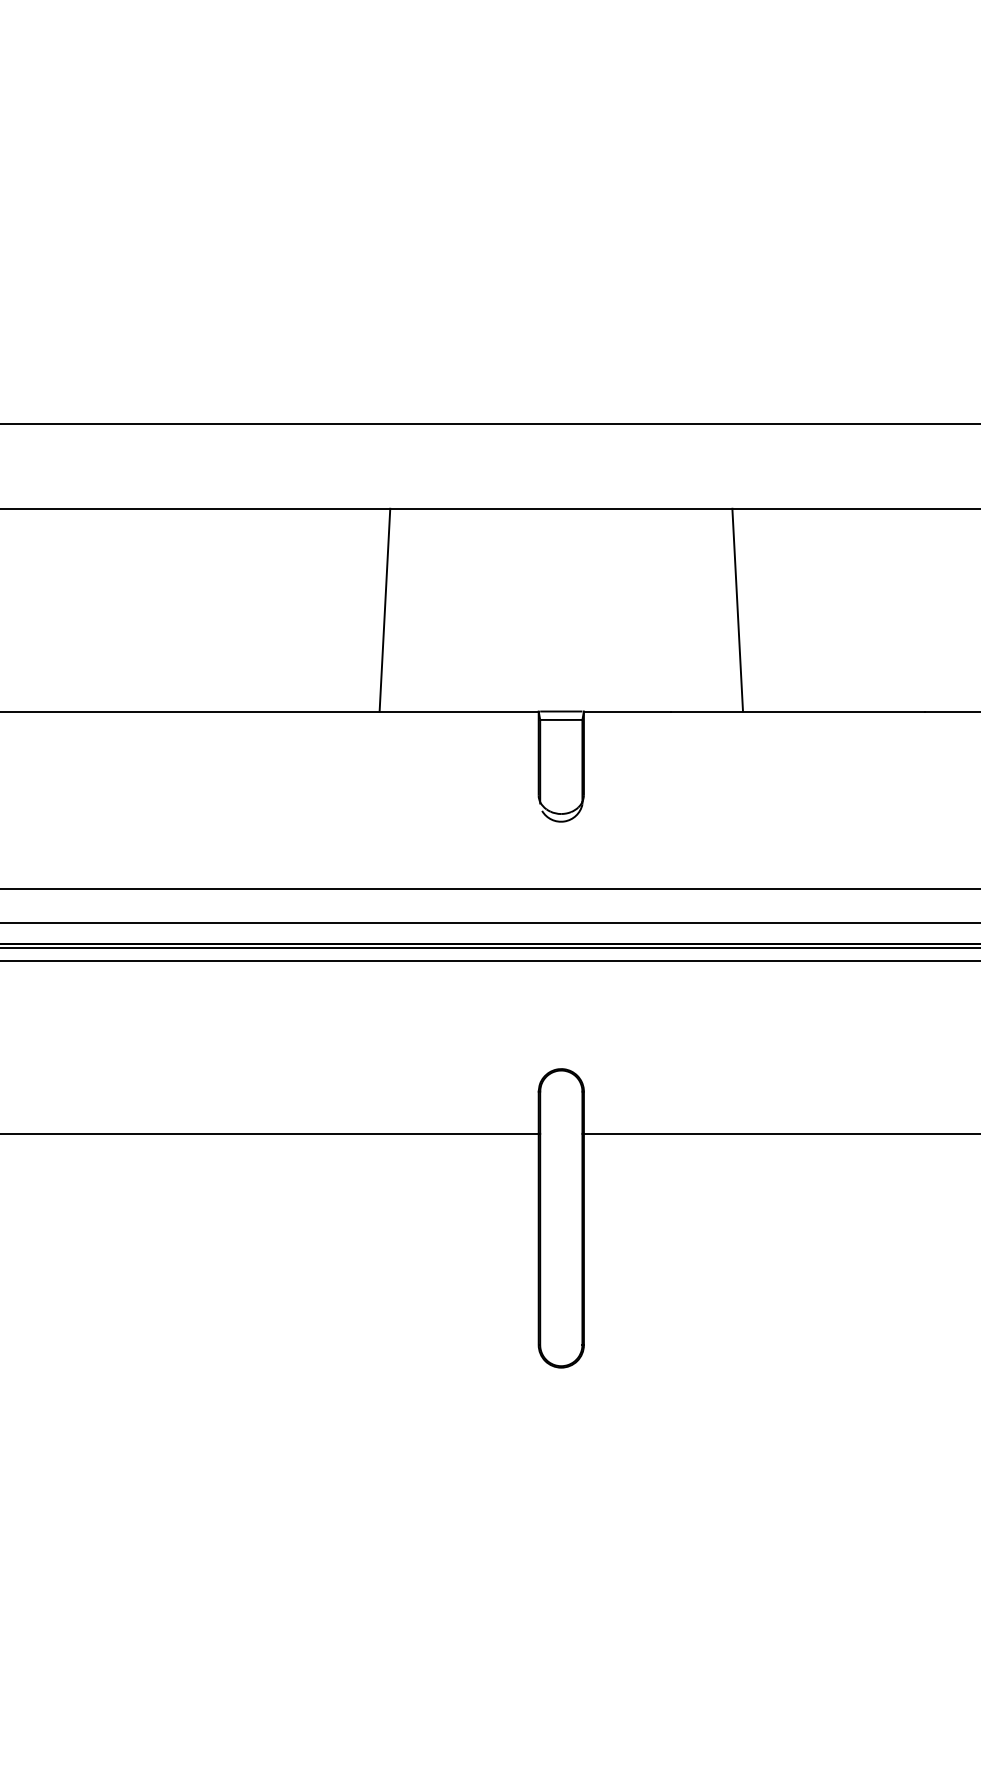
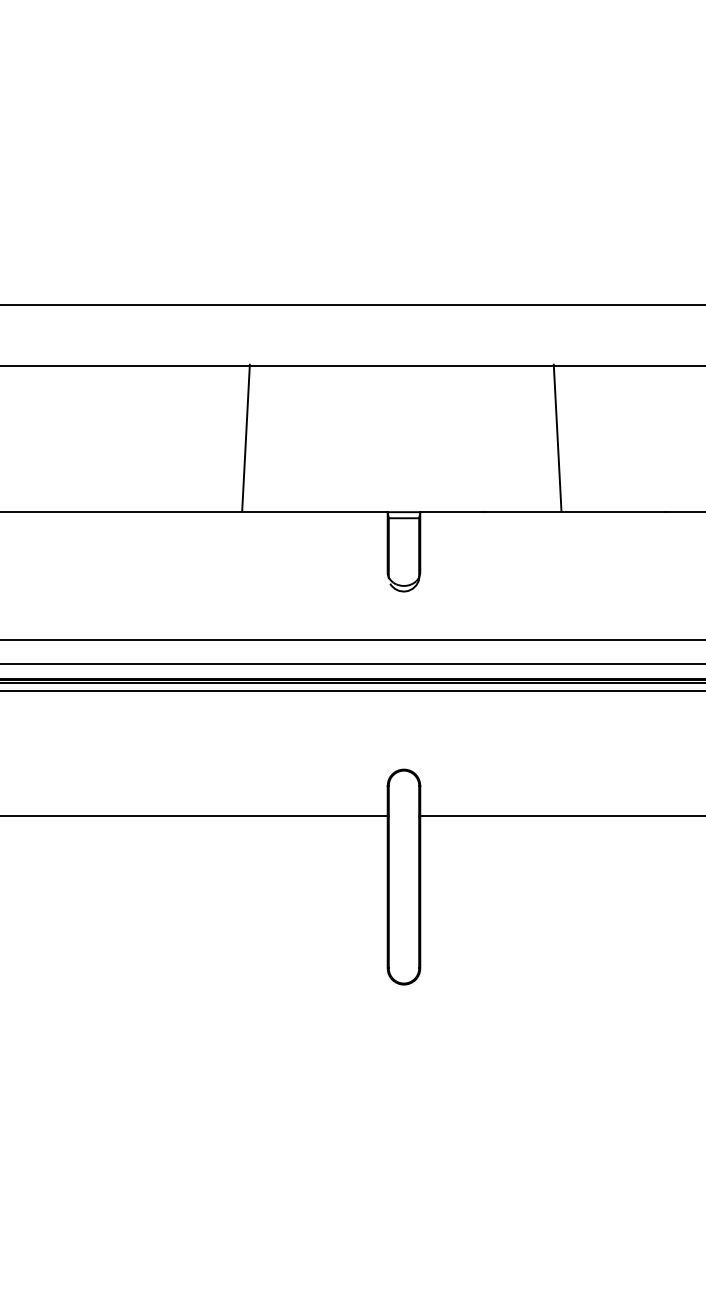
line: (384, 609) -> (245, 437), moved
line: (737, 609) -> (557, 437), moved

